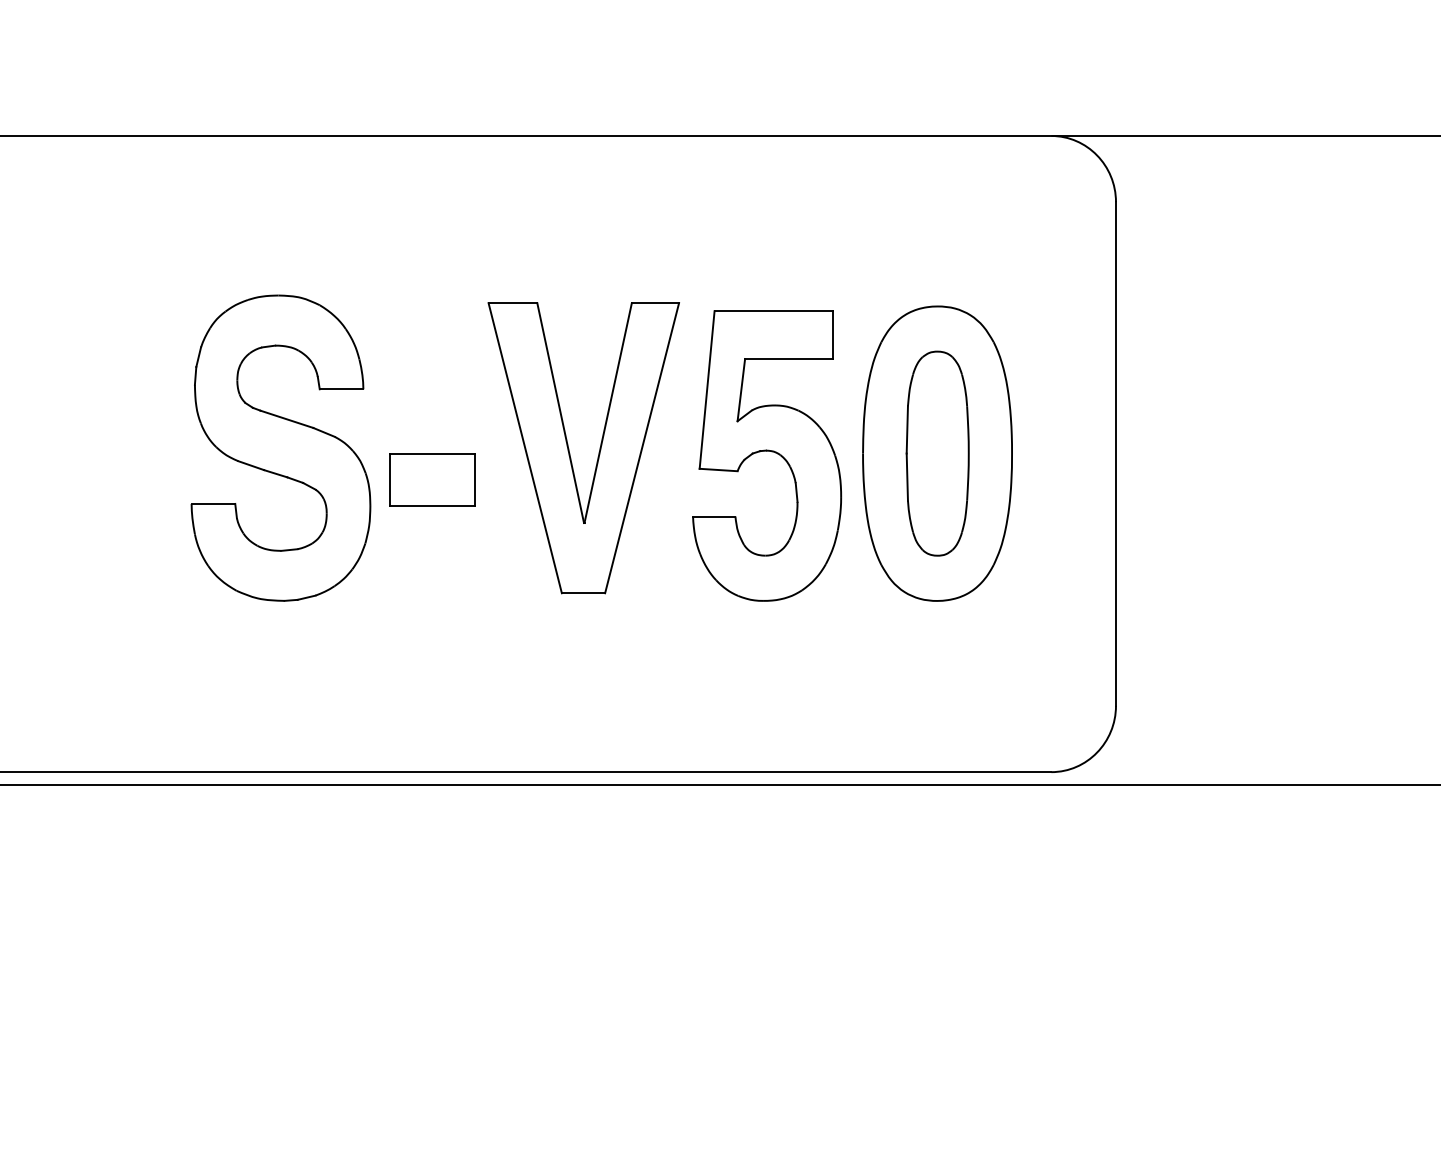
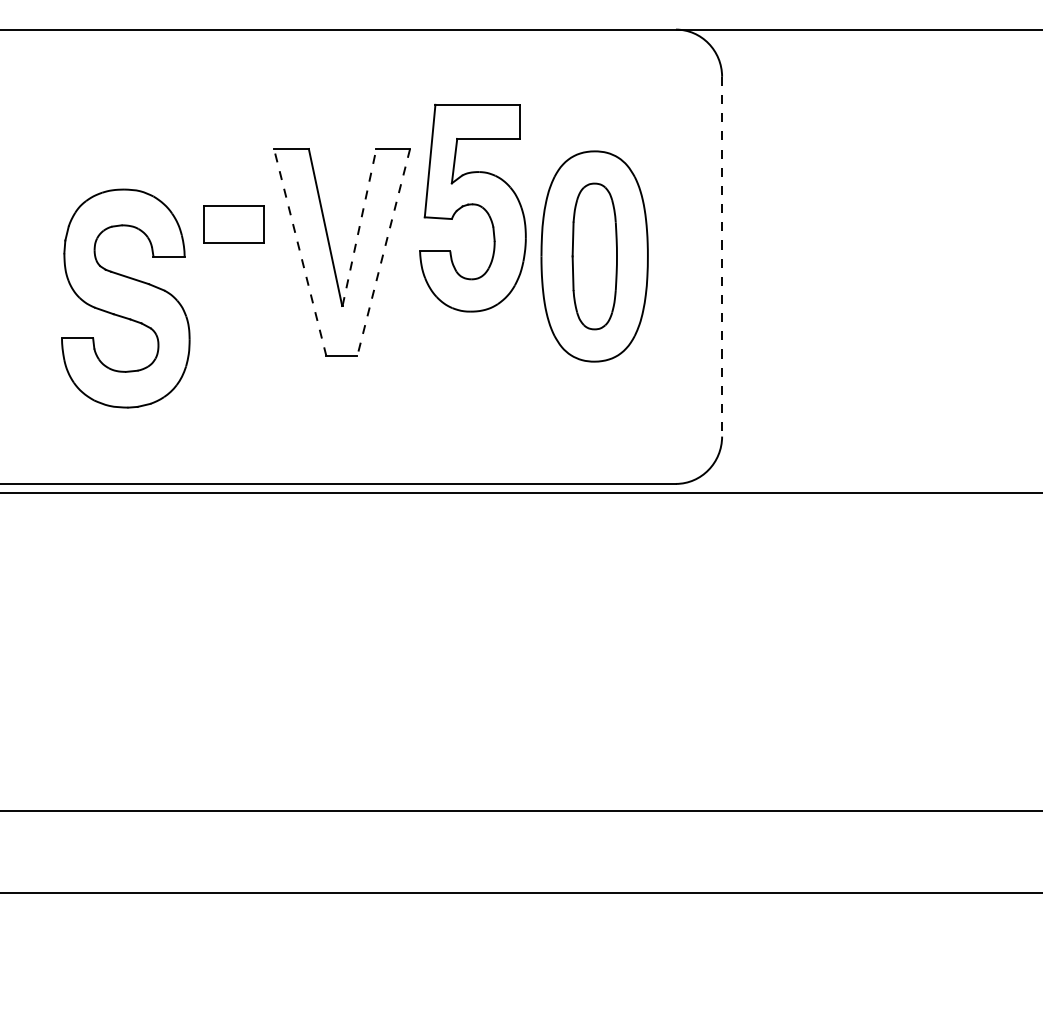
line: (608, 413) -> (359, 227), solid -> dashed
part: (280, 448) -> (125, 298), moved
line: (525, 448) -> (300, 252), solid -> dashed
line: (641, 448) -> (383, 252), solid -> dashed
line: (1116, 453) -> (722, 256), solid -> dashed
part: (766, 455) -> (472, 207), moved
part: (431, 480) -> (233, 224), moved

